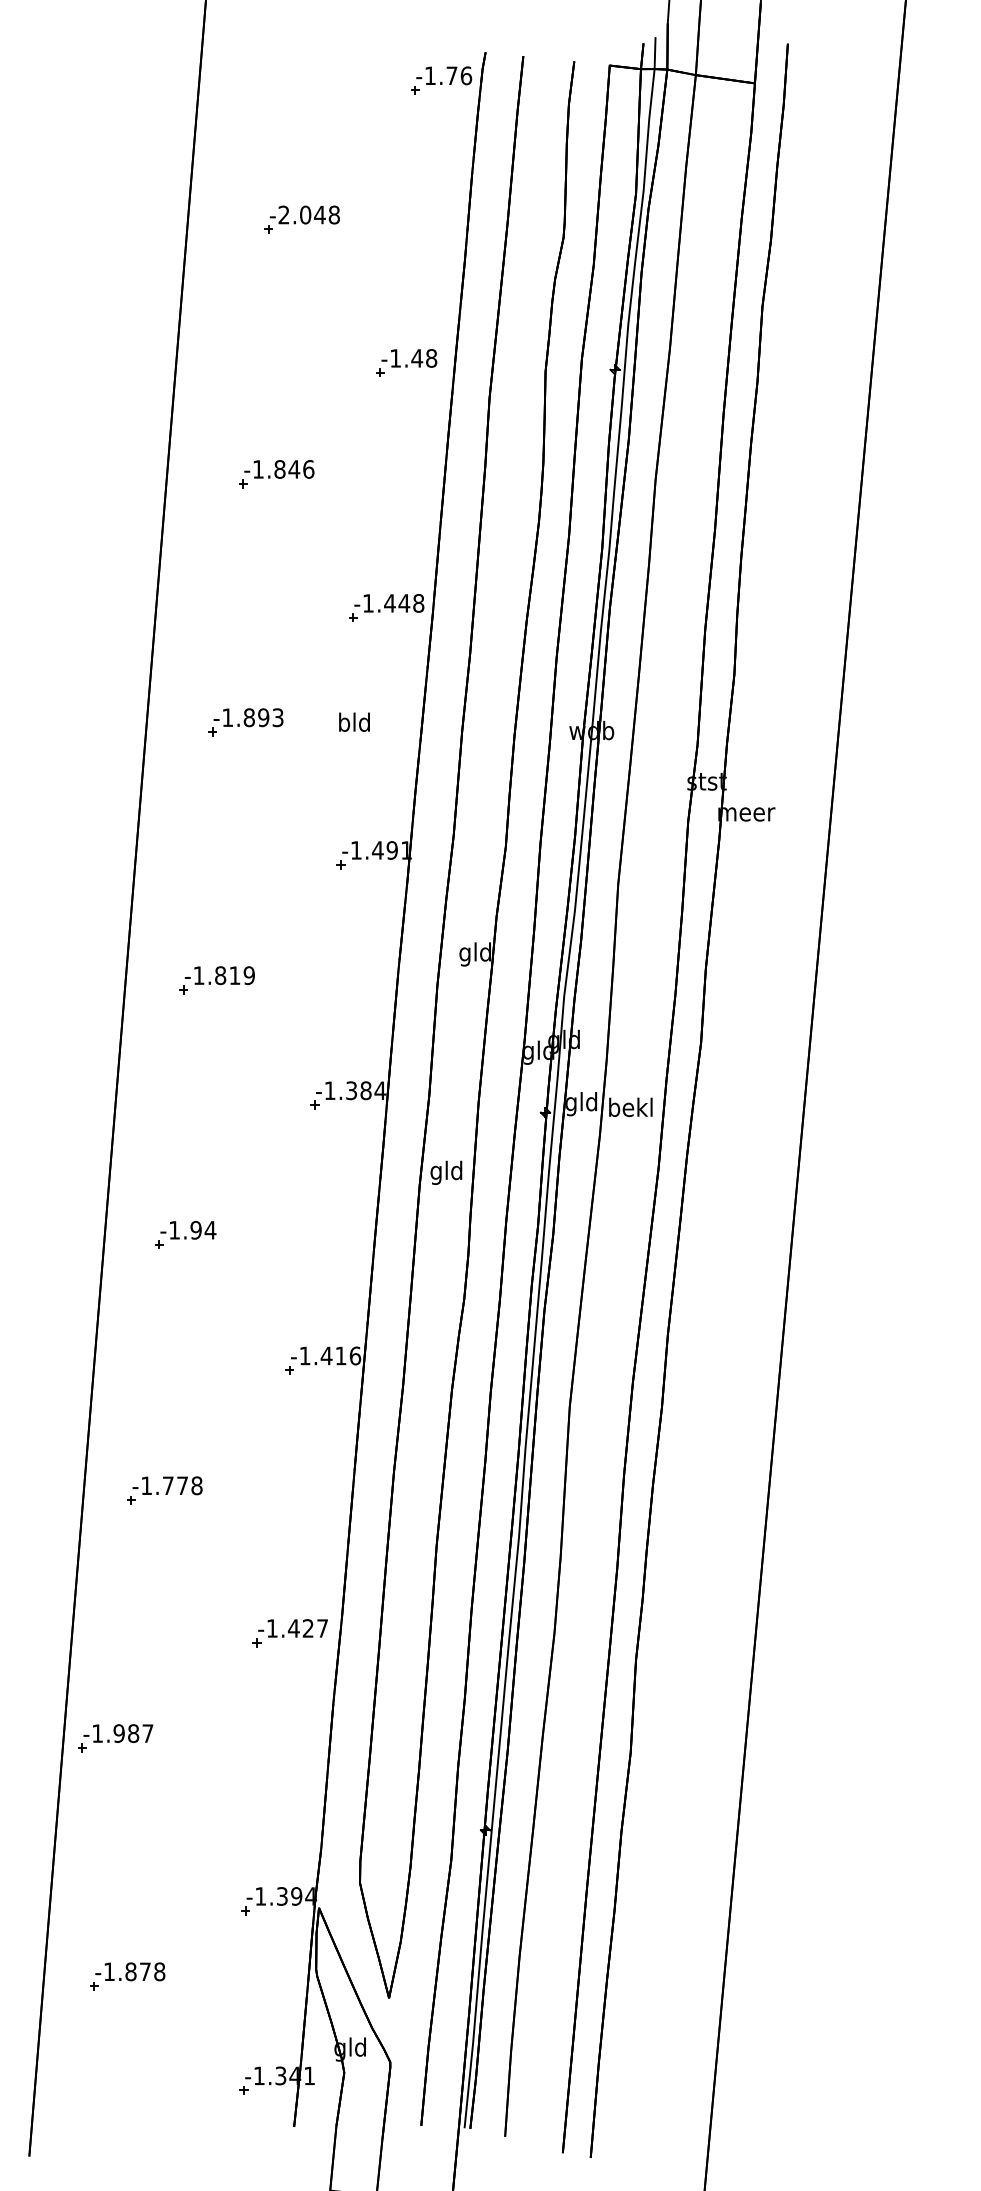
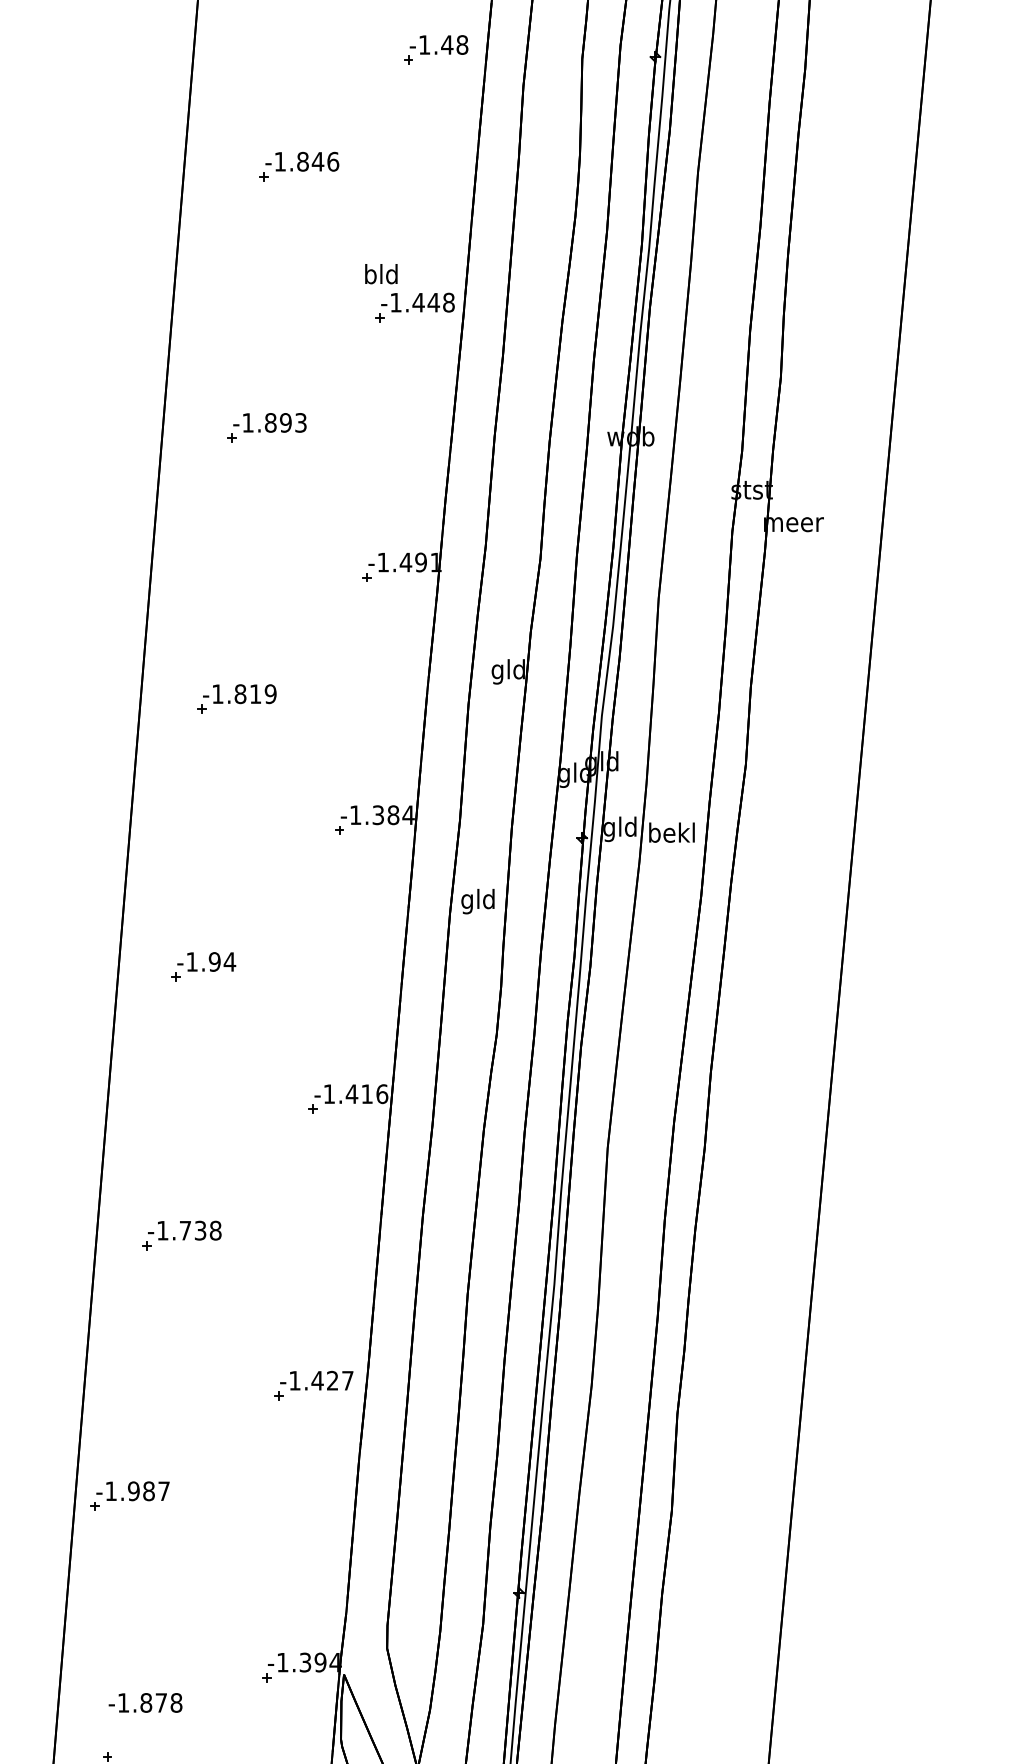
text: (354, 721) -> (381, 273), moved
text: (182, 1485) -> (200, 1230), -1.778 -> -1.738
text: (130, 1971) -> (145, 1702), moved

